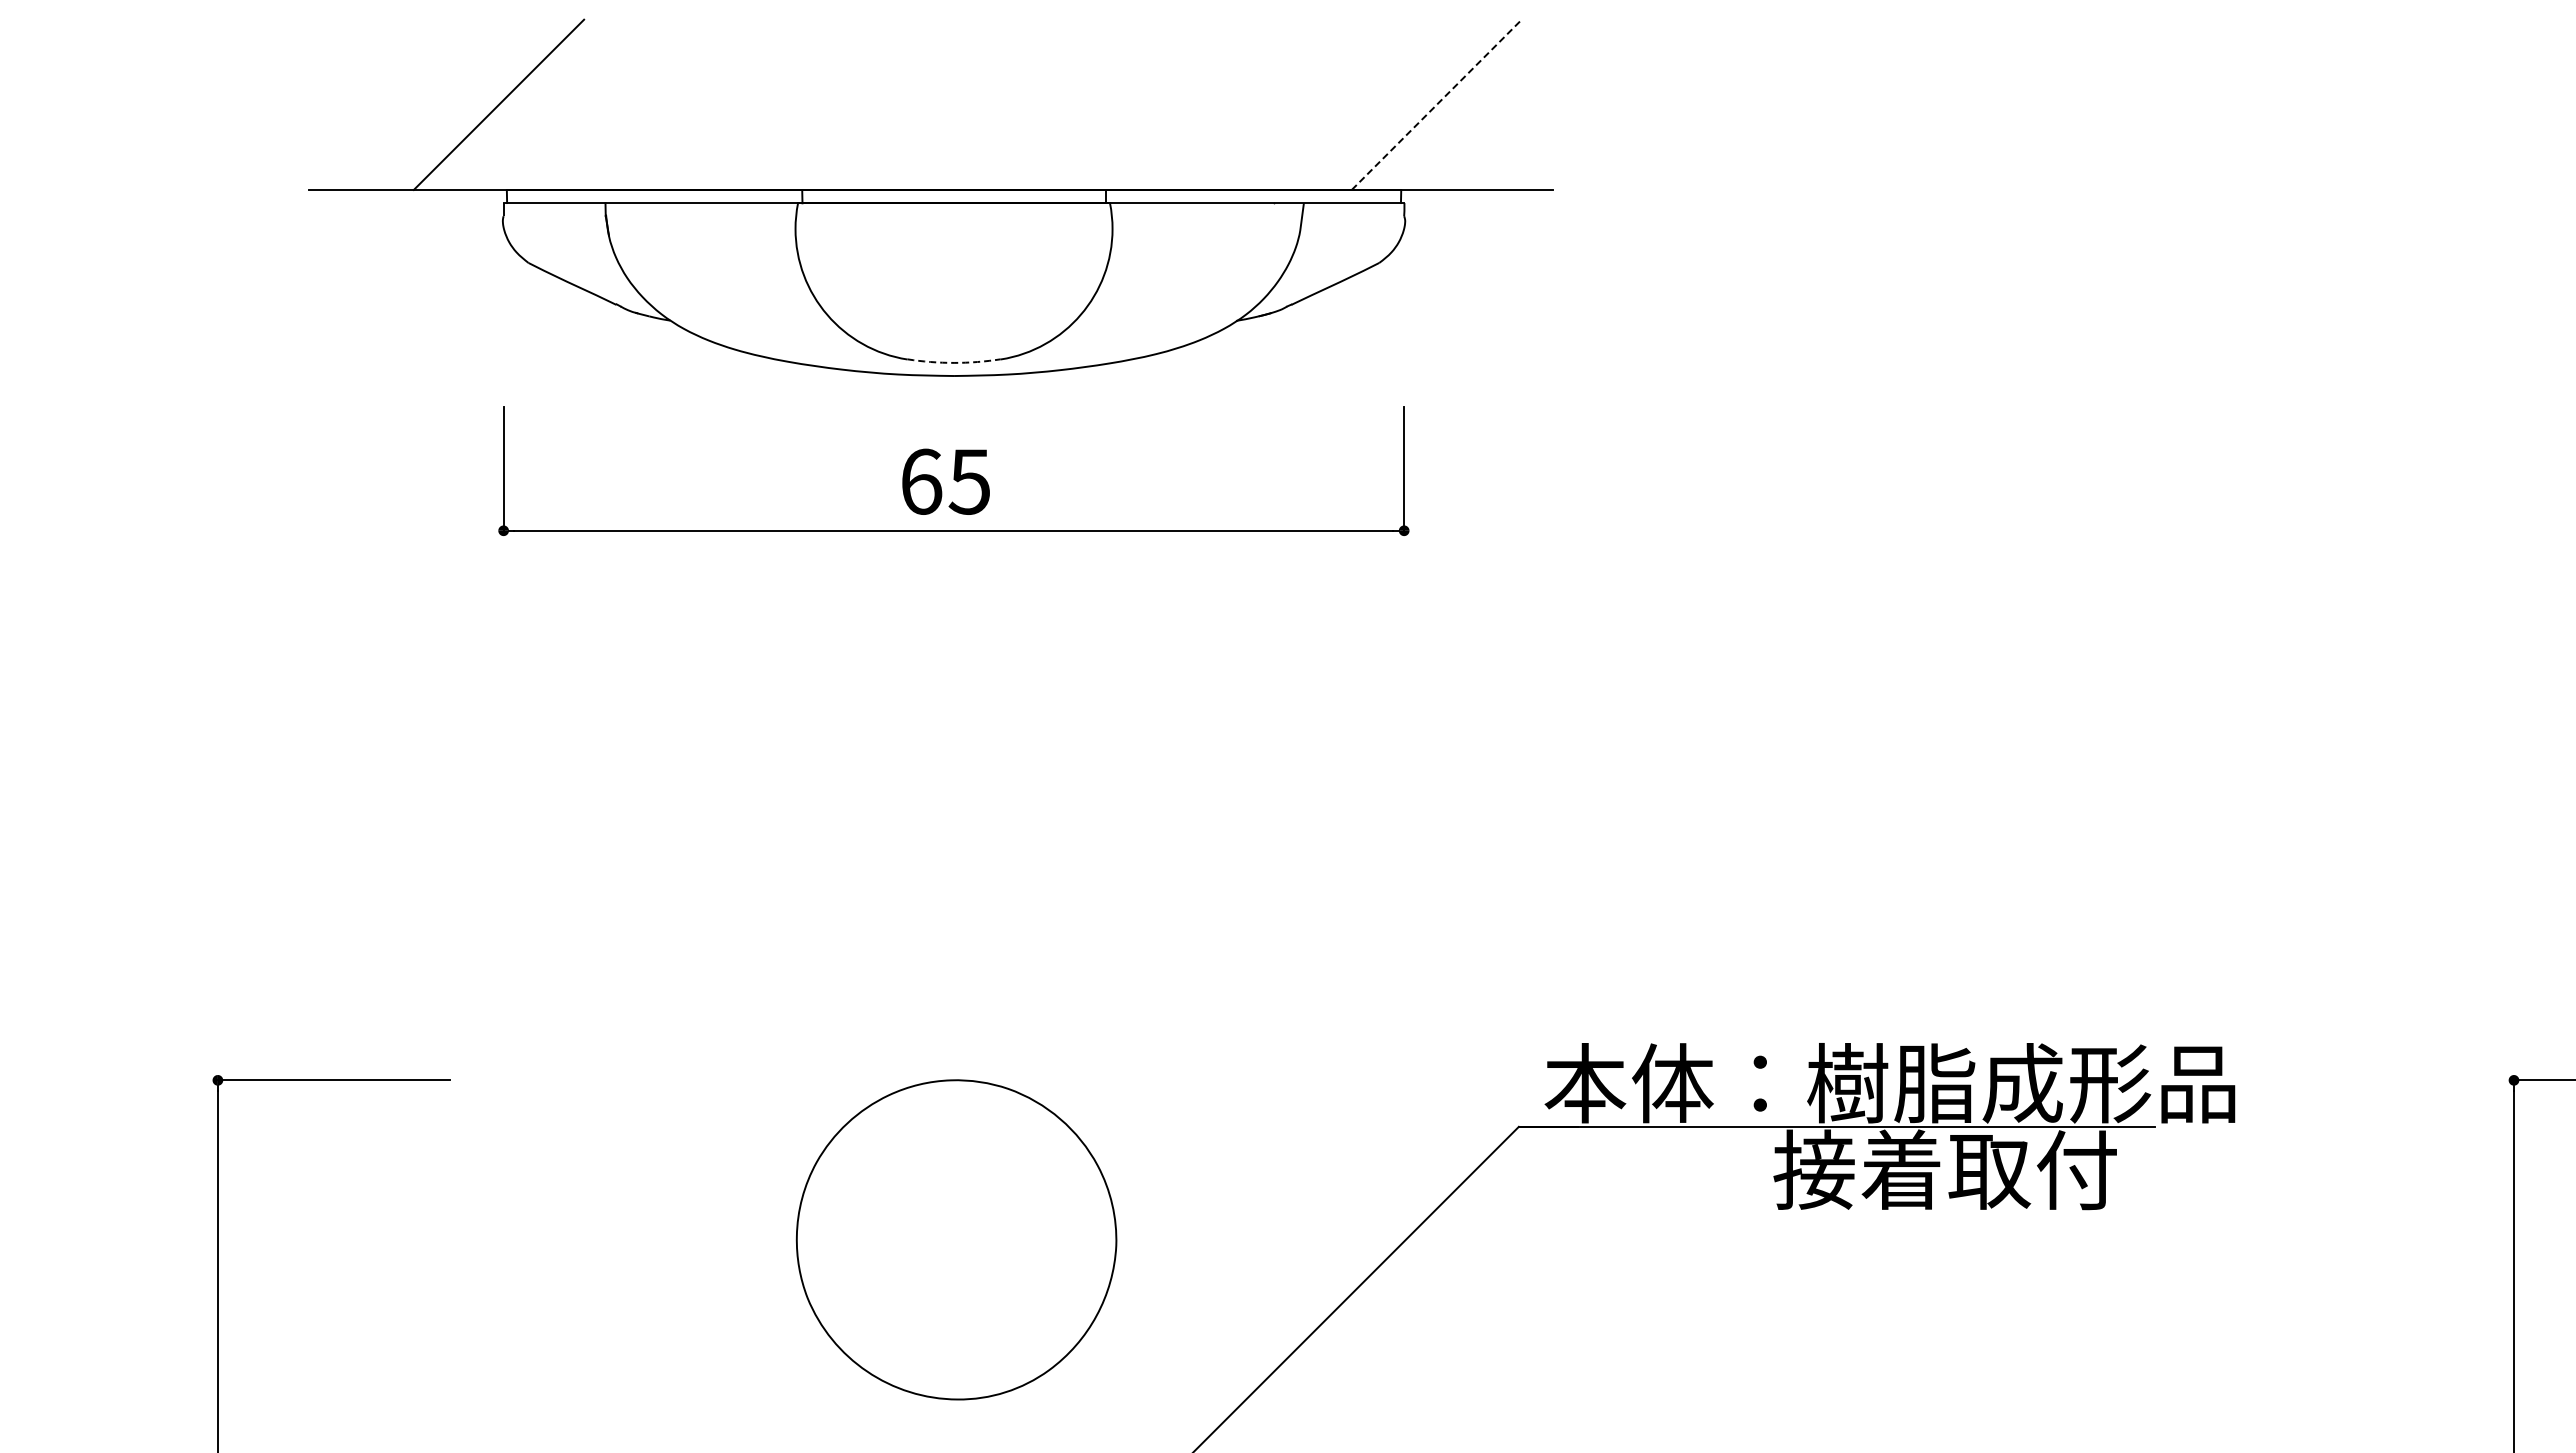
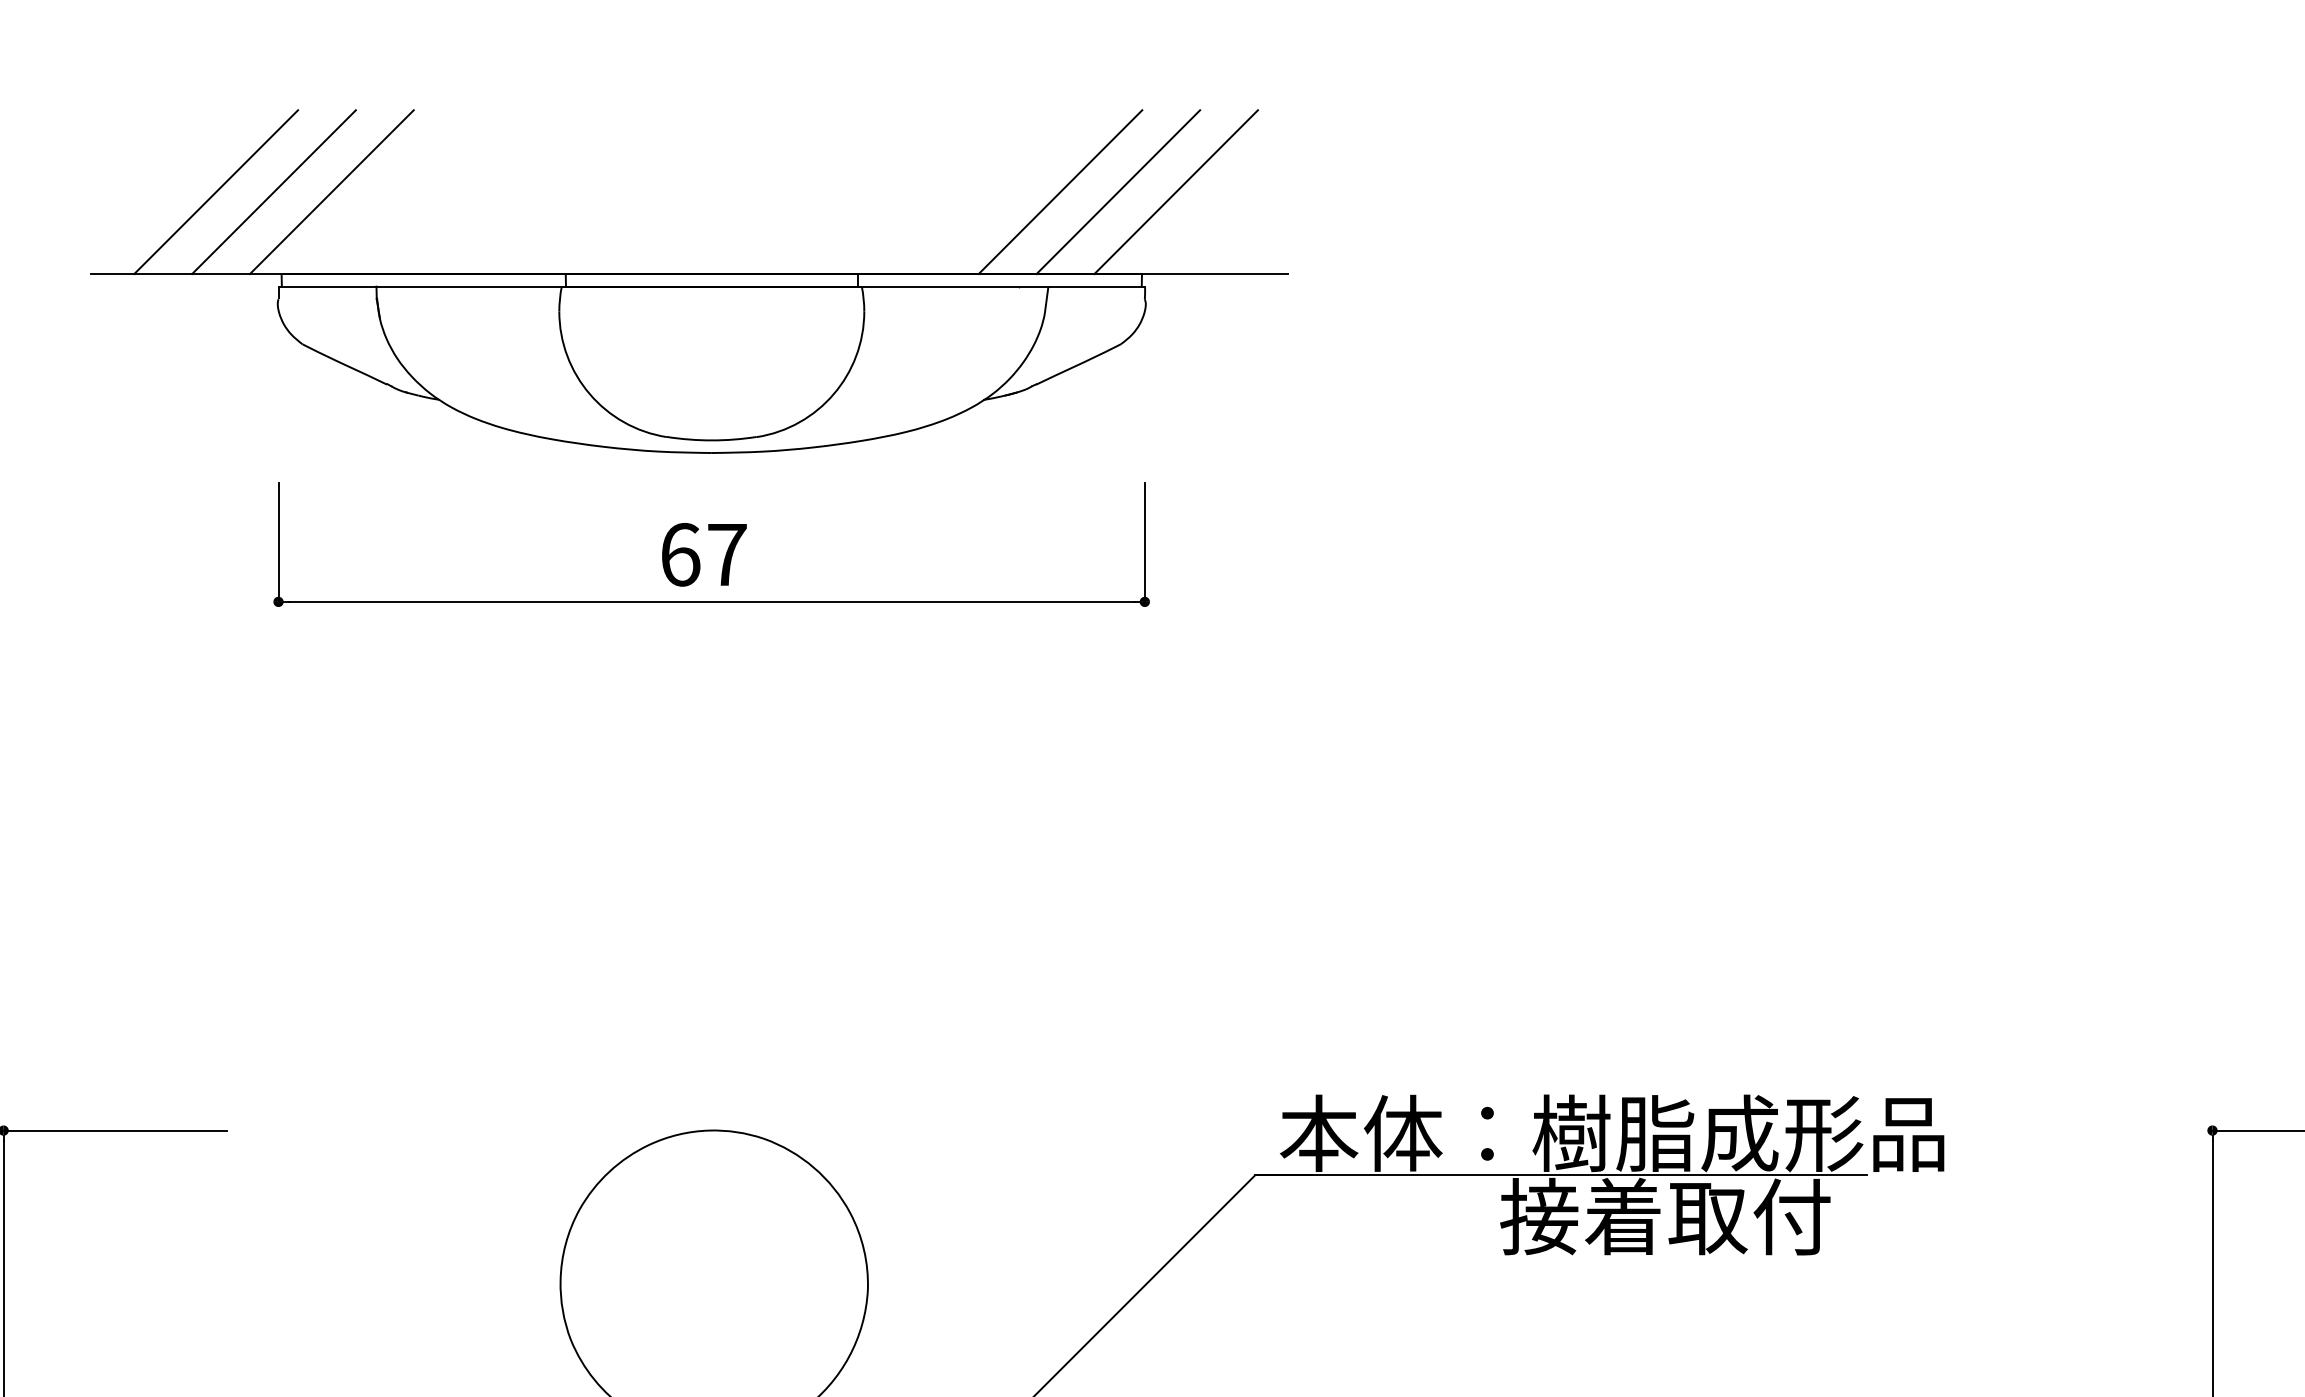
line: (438, 104) -> (215, 191), added
line: (558, 104) -> (331, 191), added
line: (1316, 104) -> (1060, 191), added
line: (1376, 104) -> (1118, 191), added
line: (1437, 104) -> (1176, 191), dashed -> solid
arc: (954, 362) -> (712, 440), dashed -> solid
text: (969, 481) -> (726, 554), 65 -> 67

